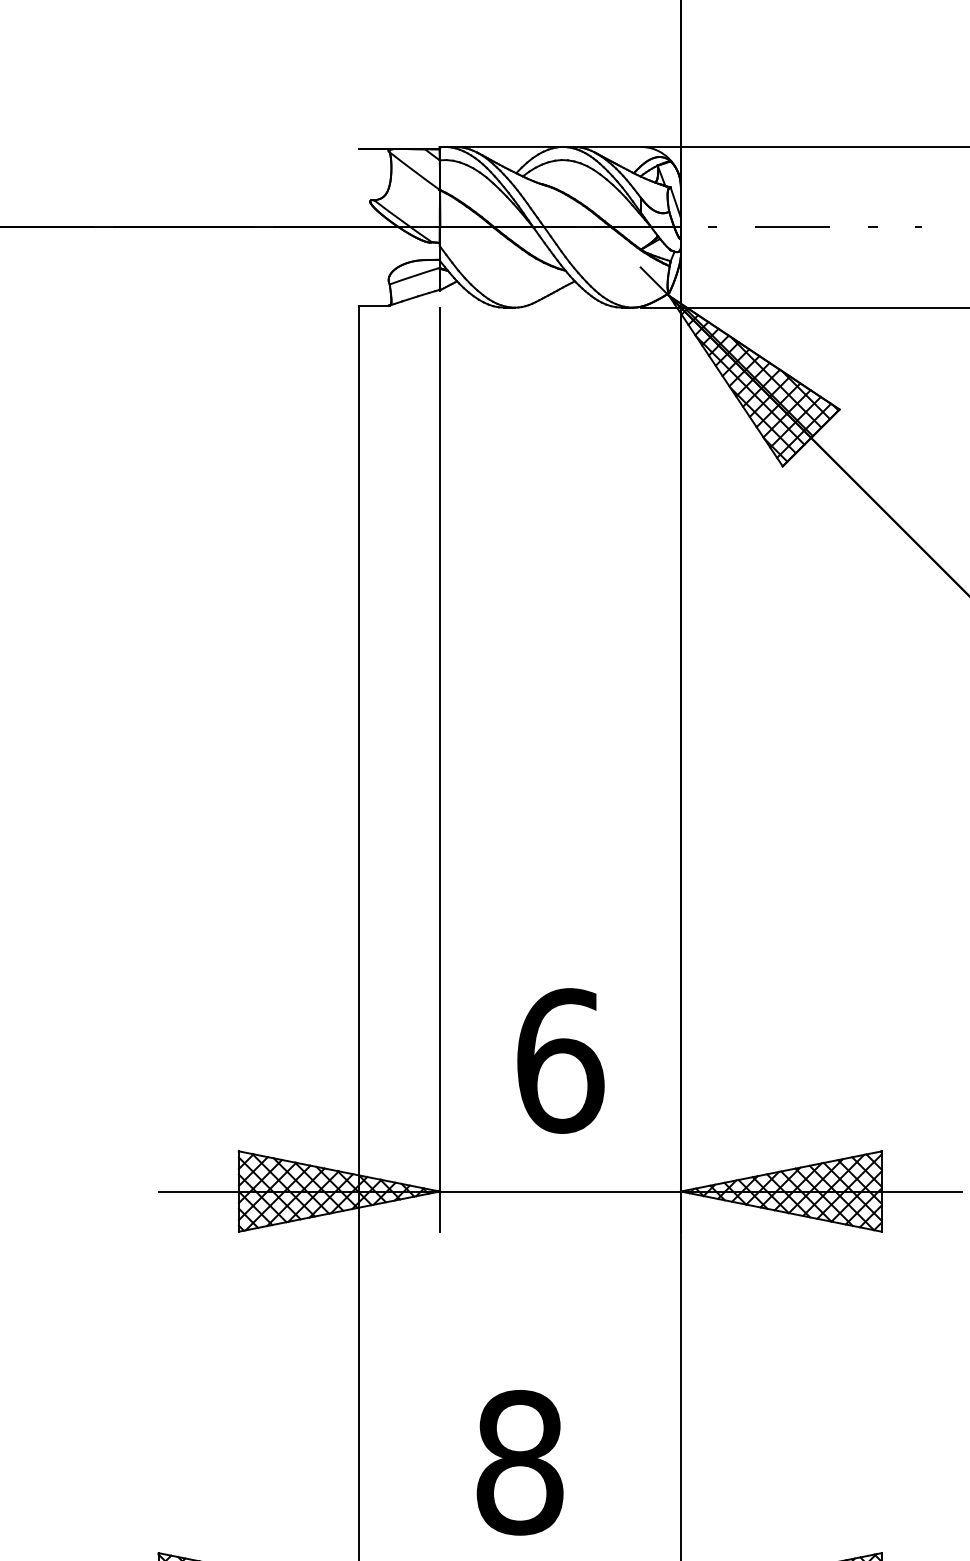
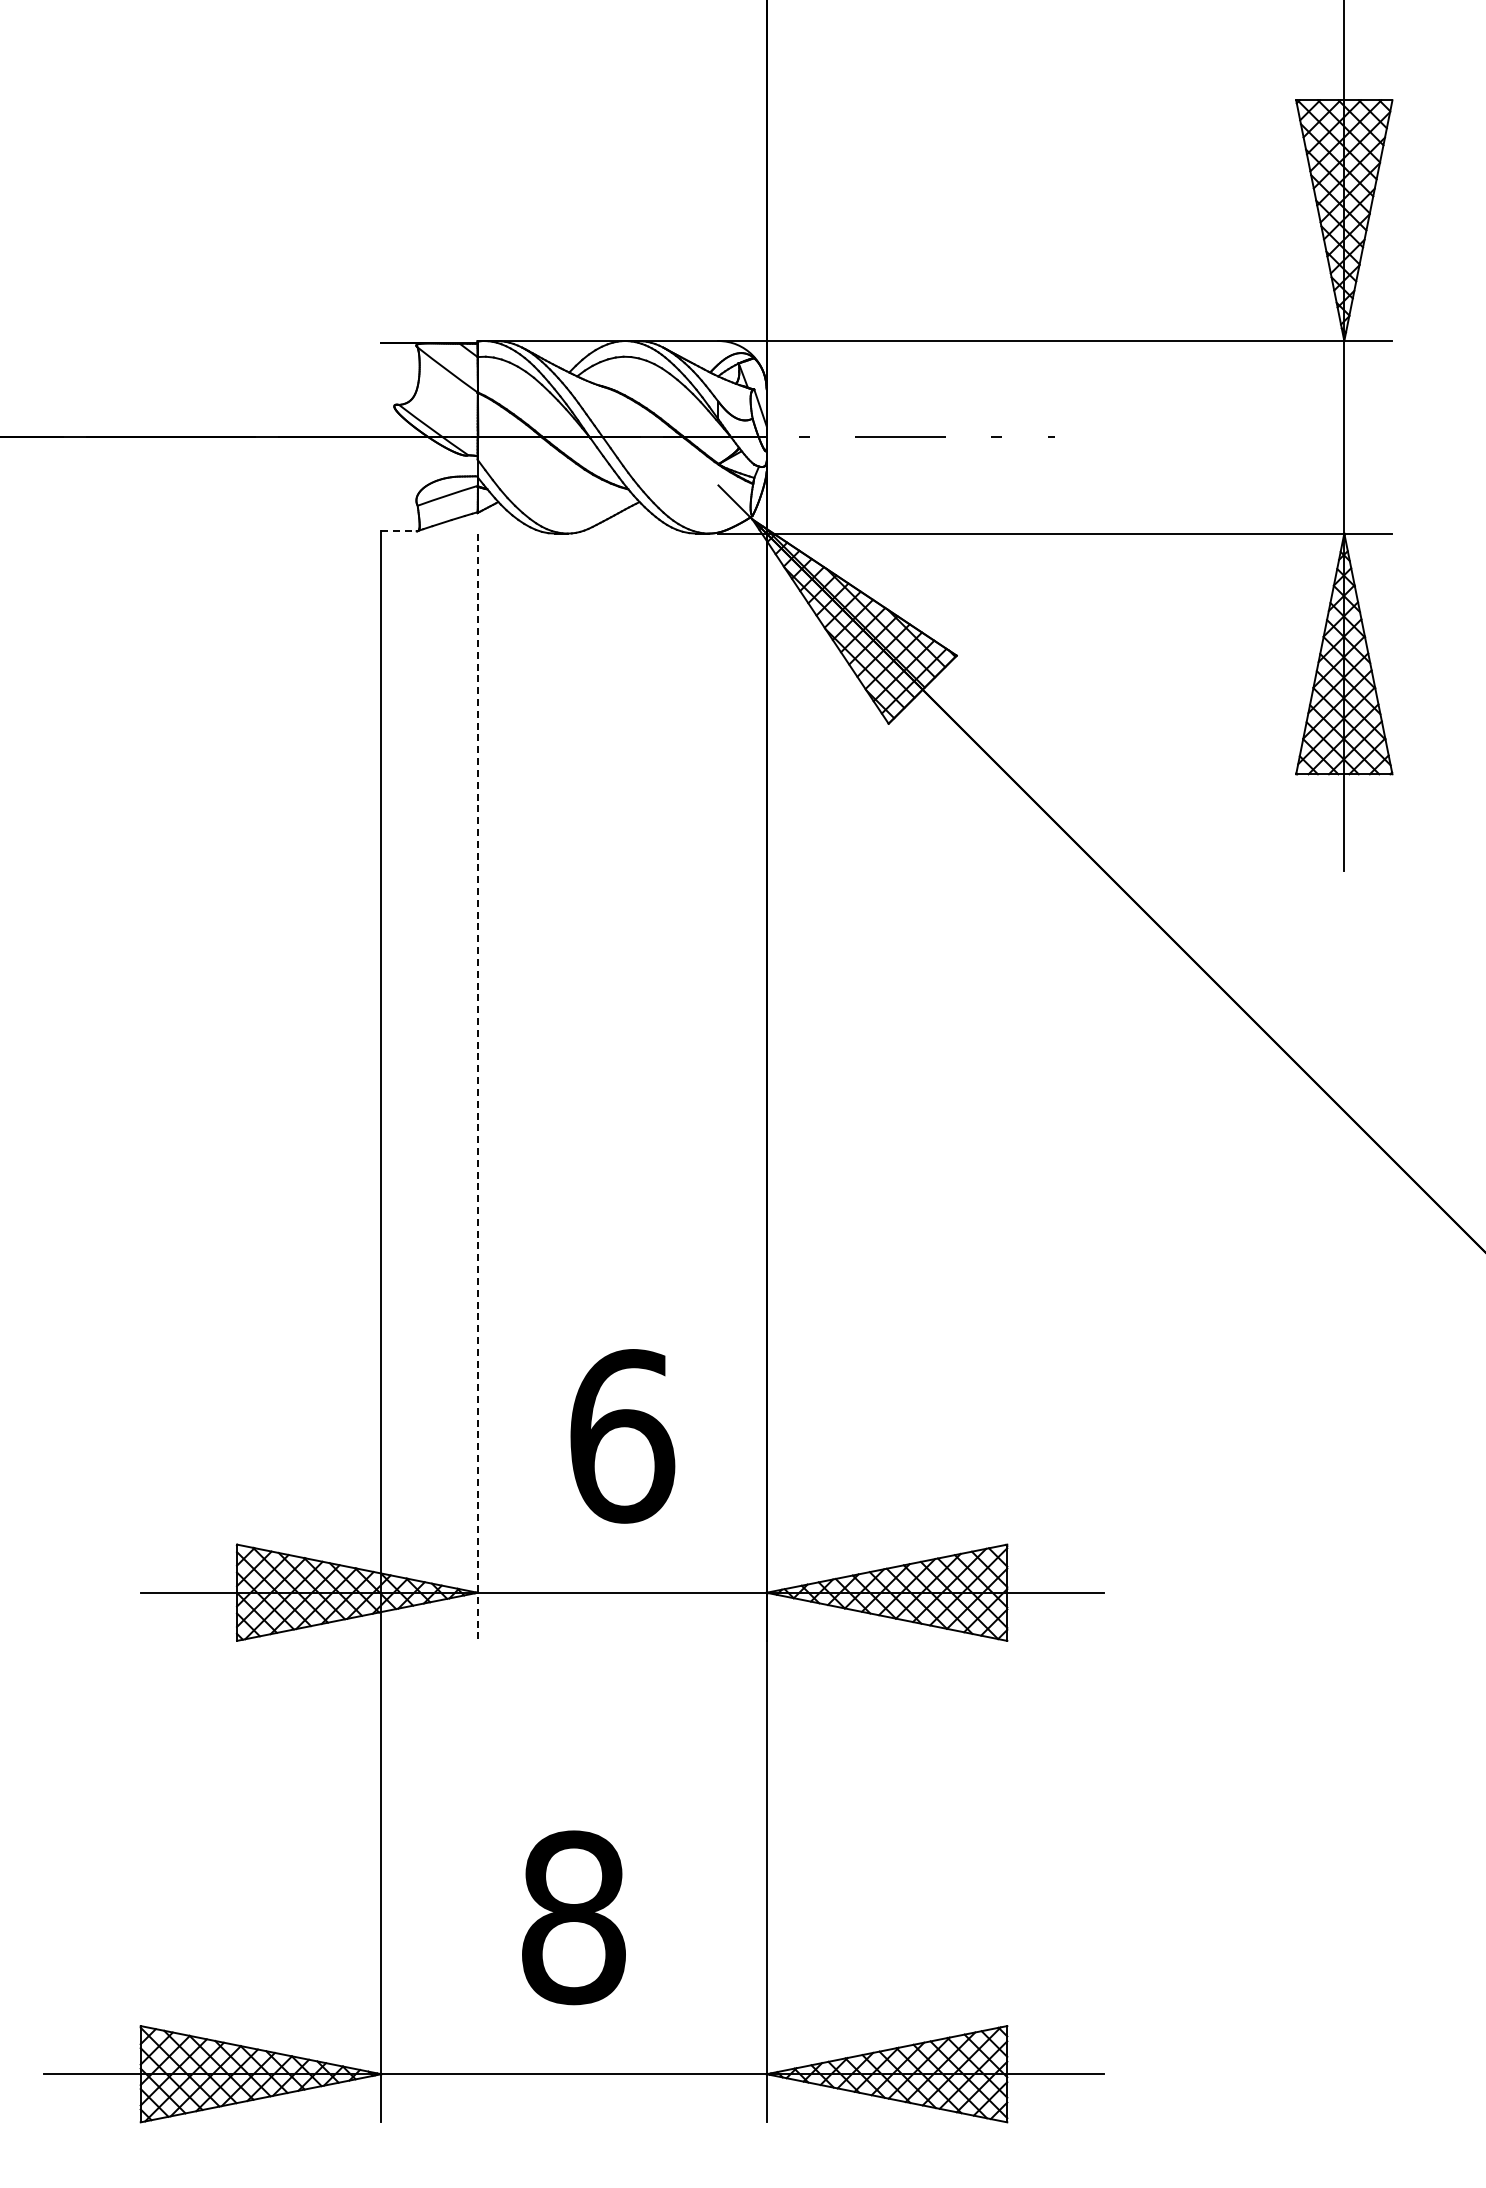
line: (374, 305) -> (399, 531), solid -> dashed
line: (439, 769) -> (477, 1087), solid -> dashed

